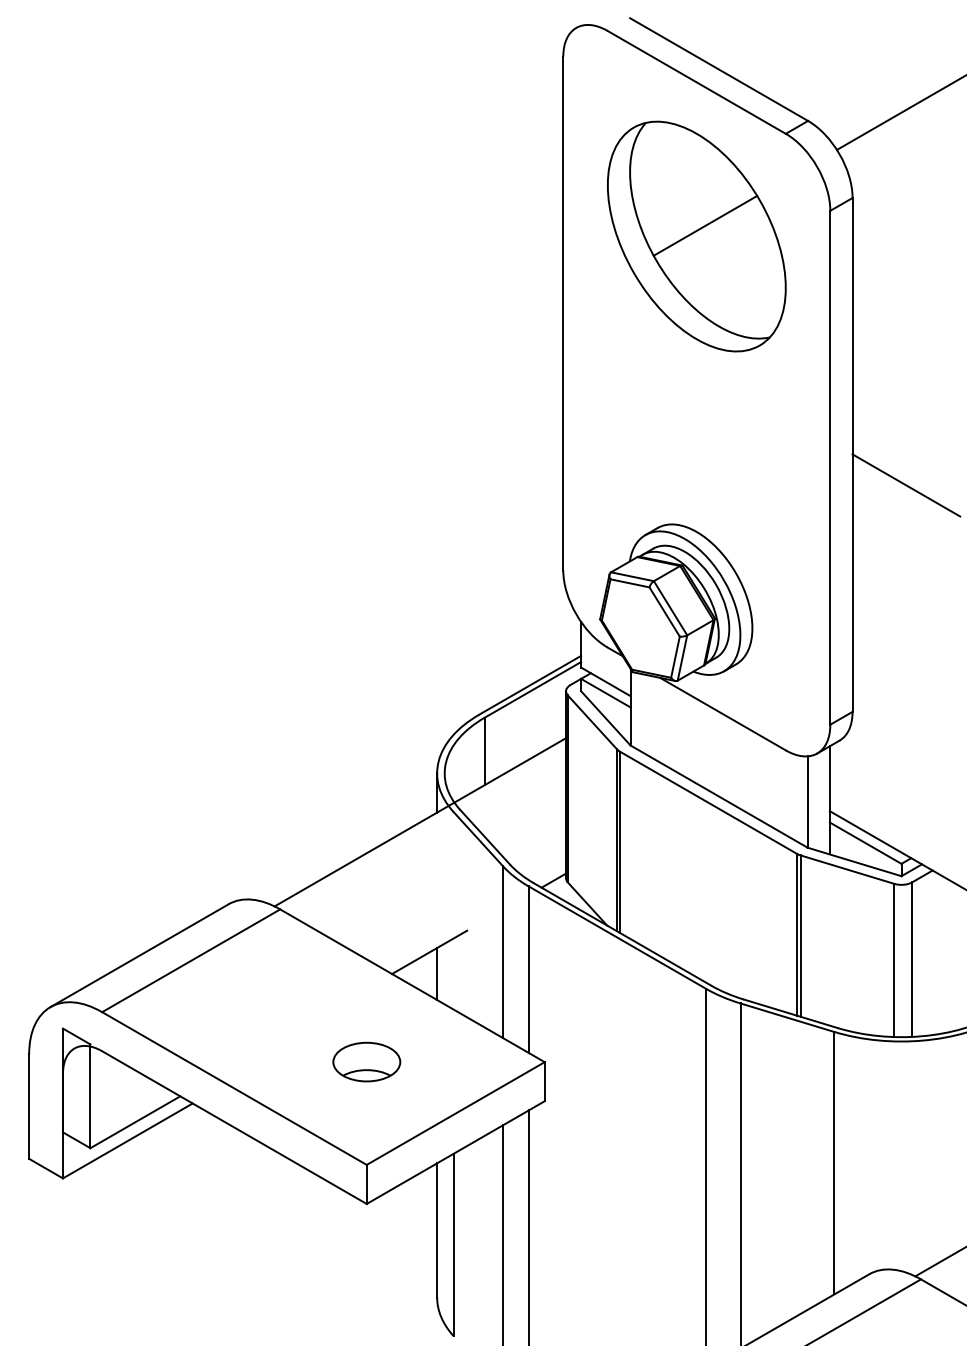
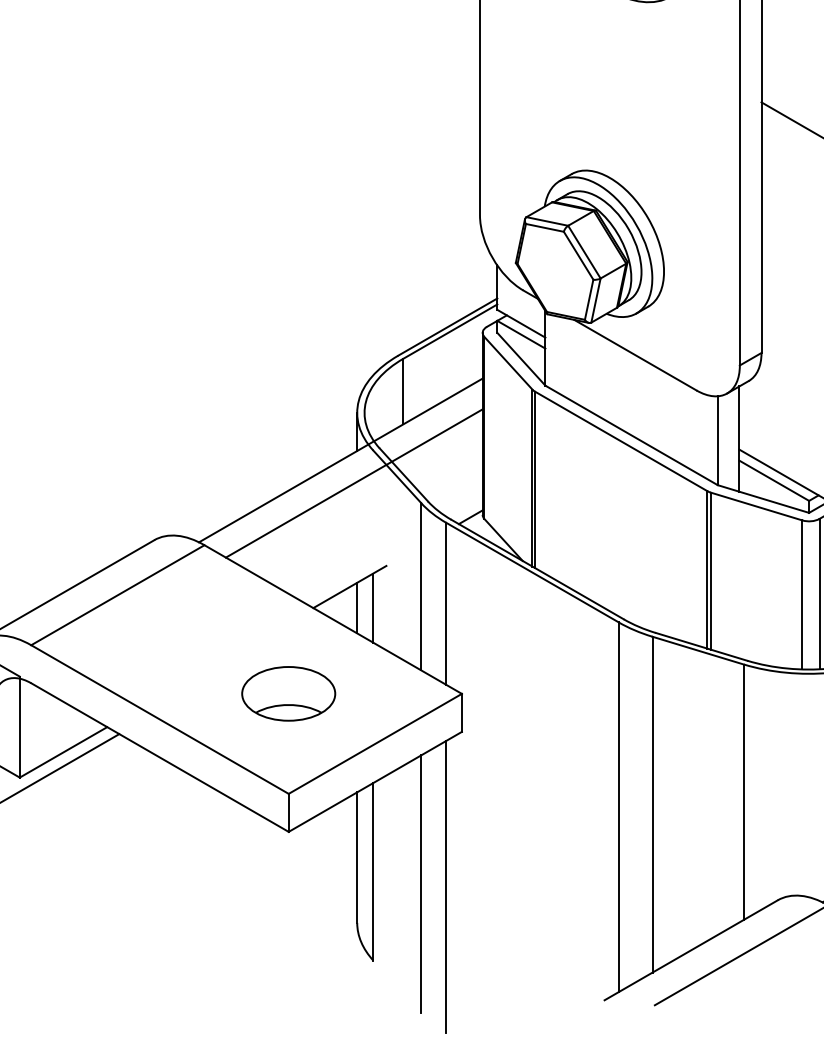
line: (434, 845) -> (354, 483), added
line: (453, 973) -> (373, 607), added
part: (366, 1061) -> (288, 693), size x1.43

